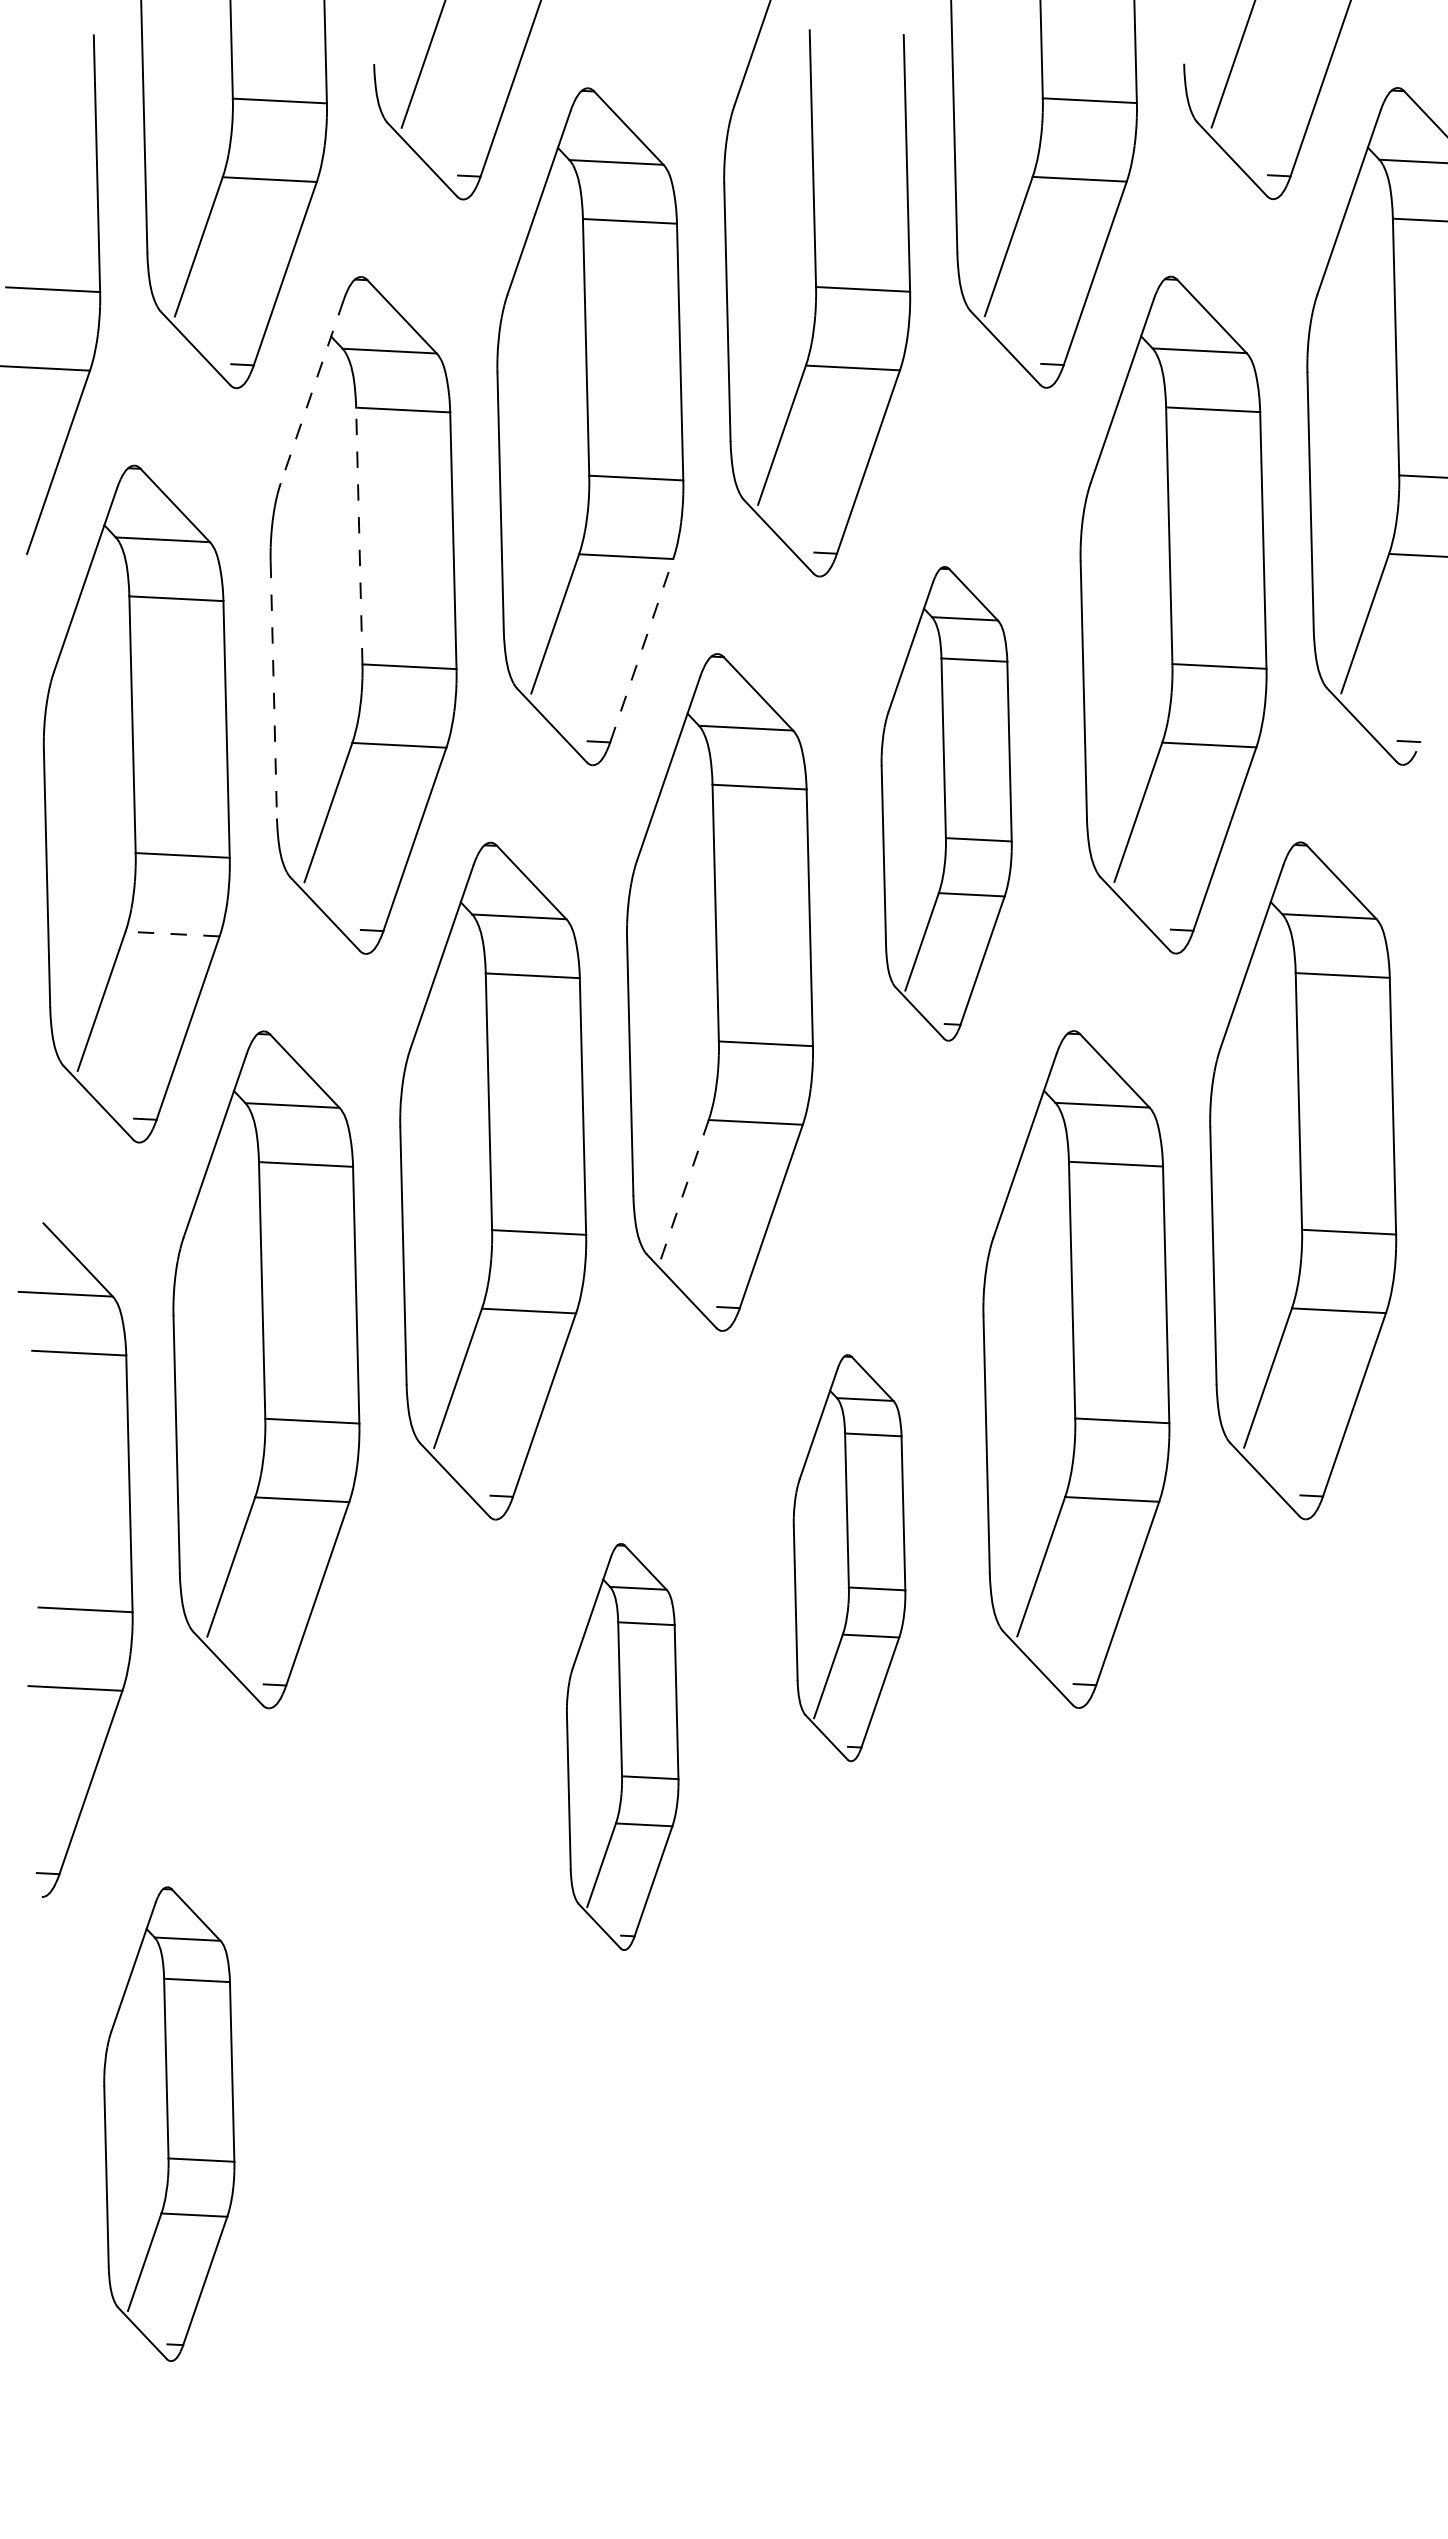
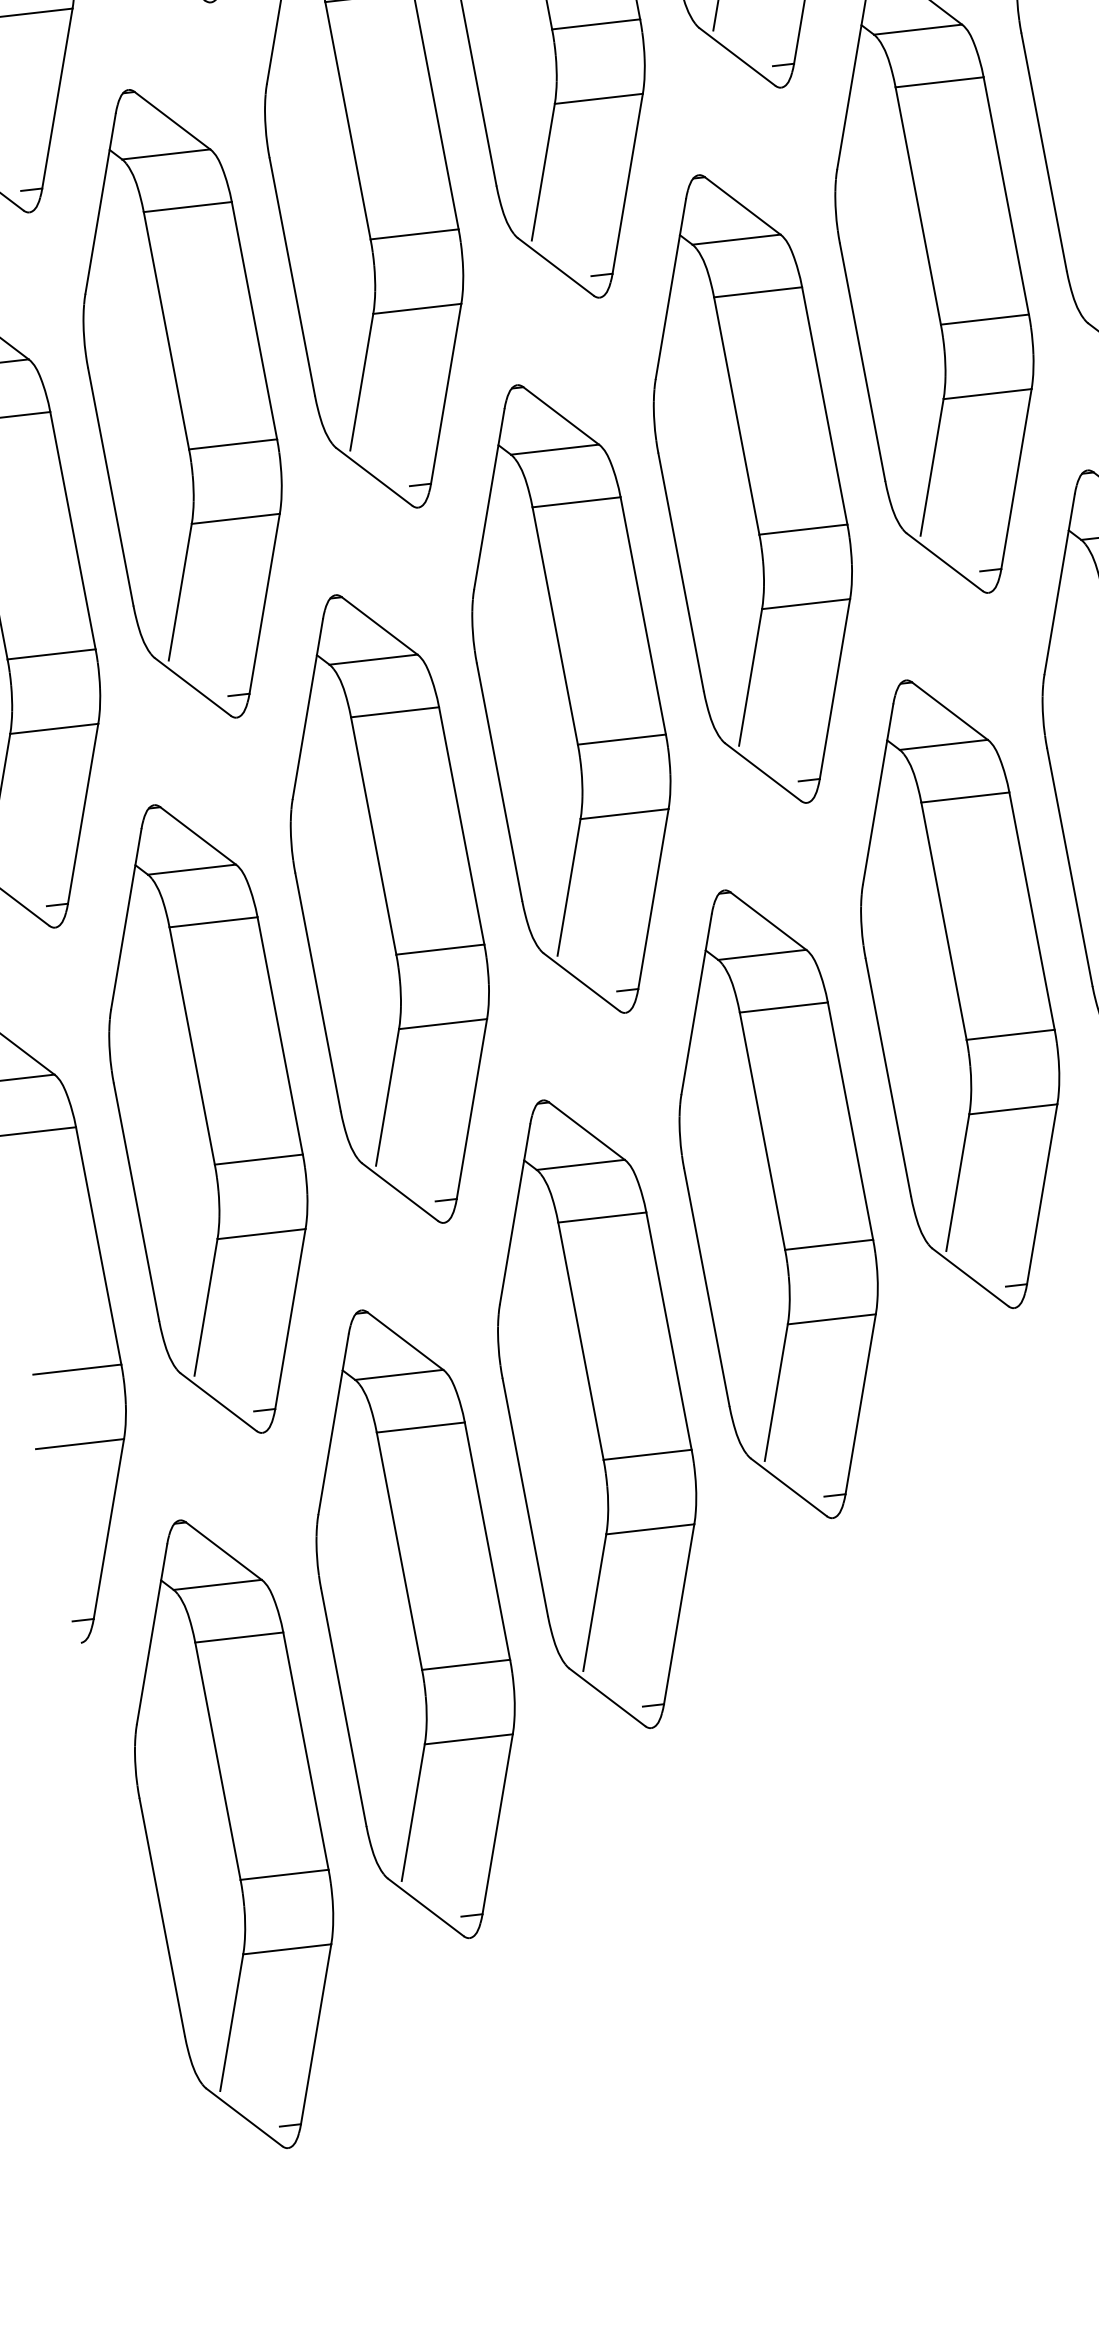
line: (312, 391) -> (100, 203), dashed -> solid
line: (359, 535) -> (166, 330), dashed -> solid
line: (641, 650) -> (445, 393), dashed -> solid
line: (273, 690) -> (110, 487), dashed -> solid
part: (946, 803) -> (752, 488), size x1.43
line: (172, 934) -> (54, 729), dashed -> solid
line: (684, 1189) -> (568, 887), dashed -> solid
part: (849, 1557) -> (778, 1203), size x1.67
part: (622, 1746) -> (596, 1413), size x1.67
part: (395, 1935) -> (415, 1624), added
part: (169, 2123) -> (234, 1833), size x1.43

